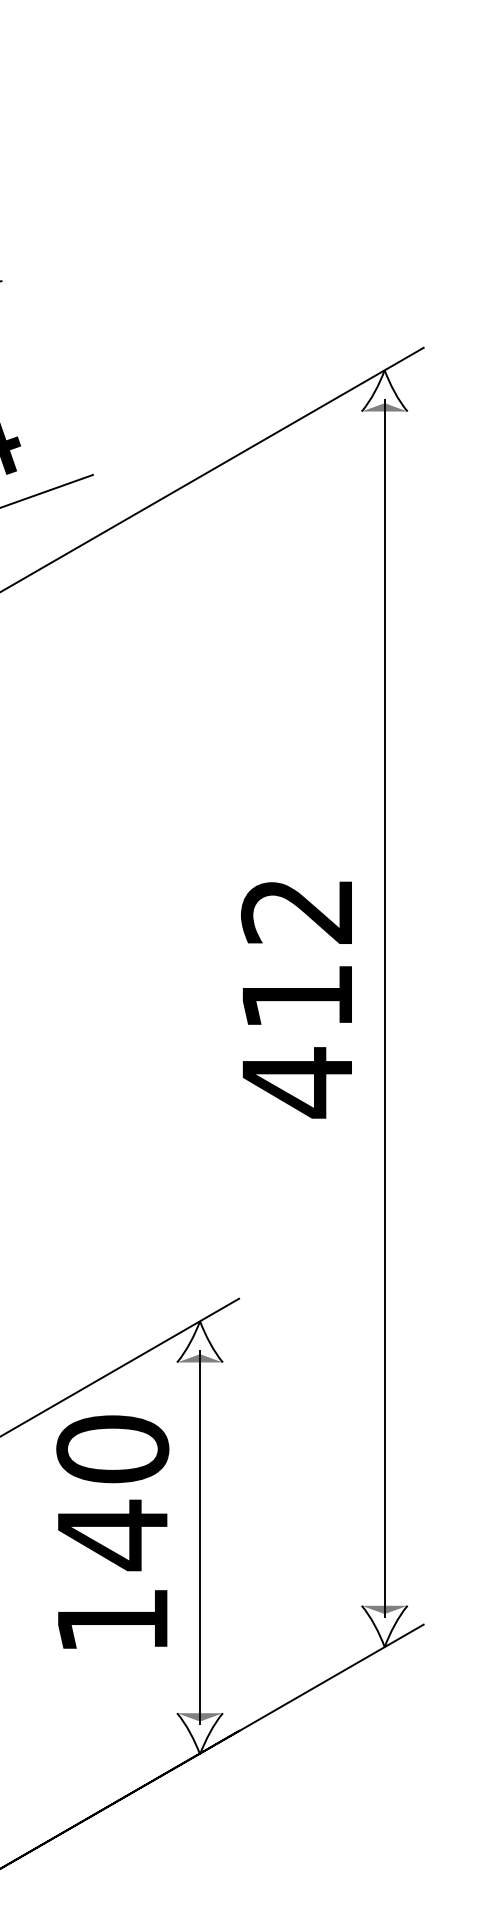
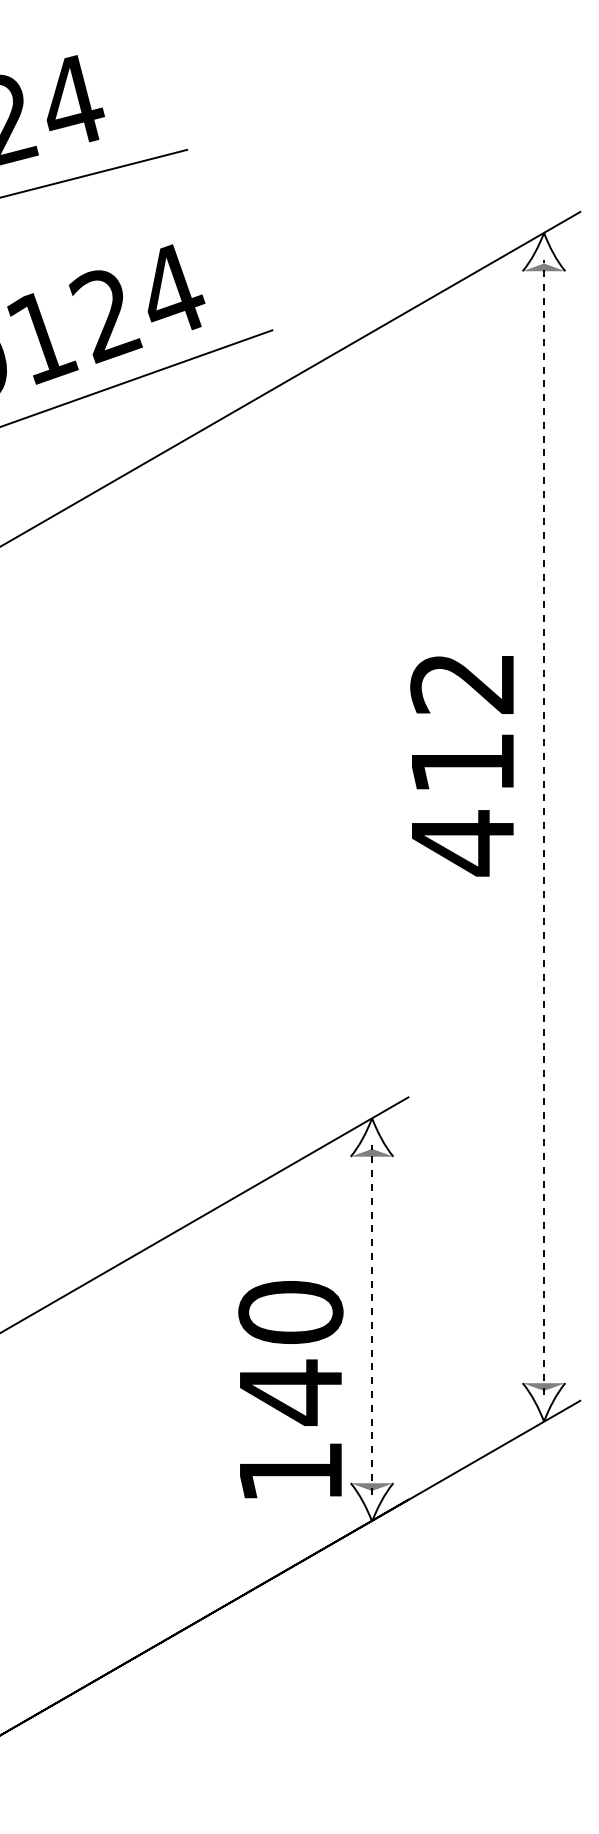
text: (296, 1000) -> (461, 766), moved
line: (385, 1007) -> (544, 826), solid -> dashed
text: (112, 1531) -> (290, 1389), moved
line: (200, 1537) -> (372, 1319), solid -> dashed

